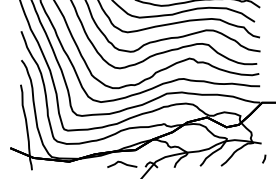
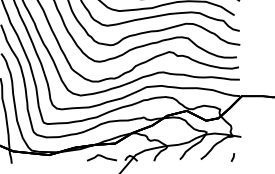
line: (264, 158) -> (233, 156), moved

